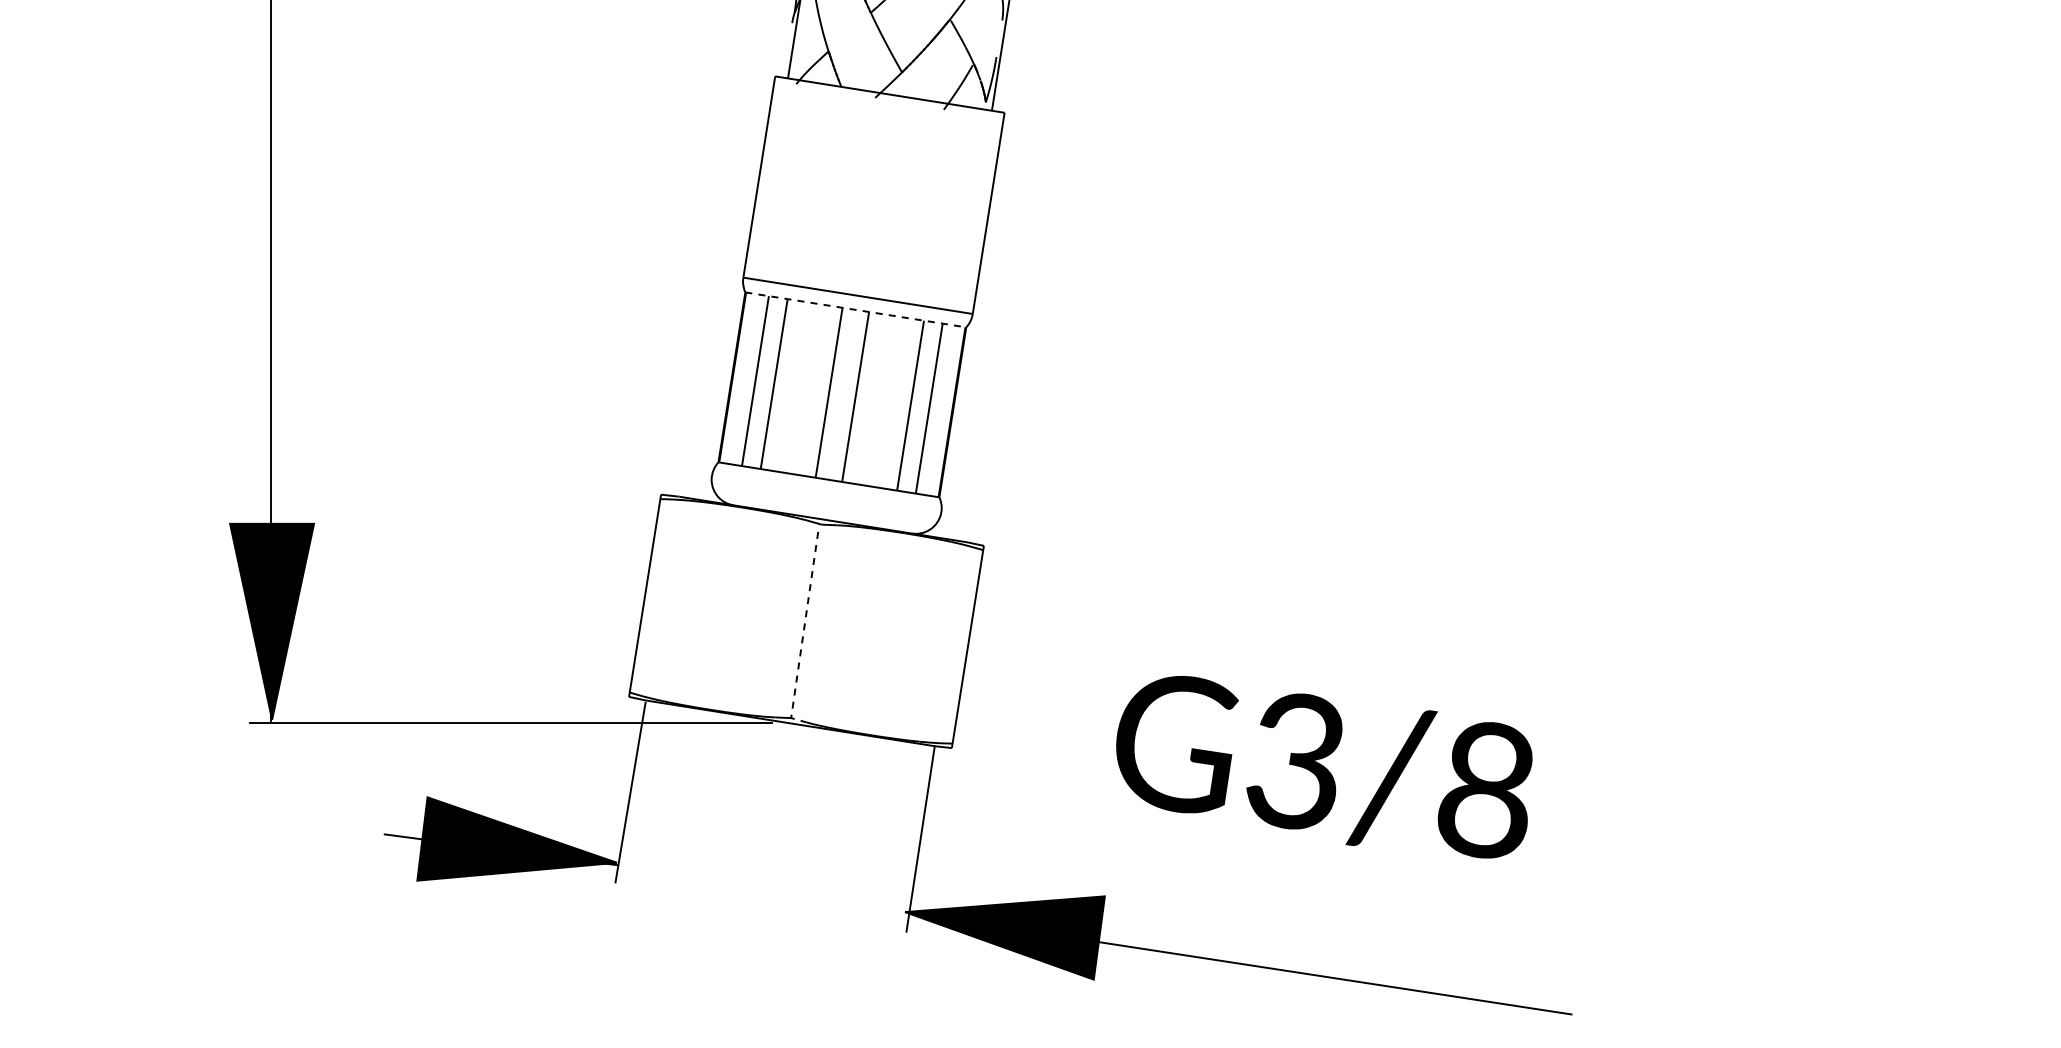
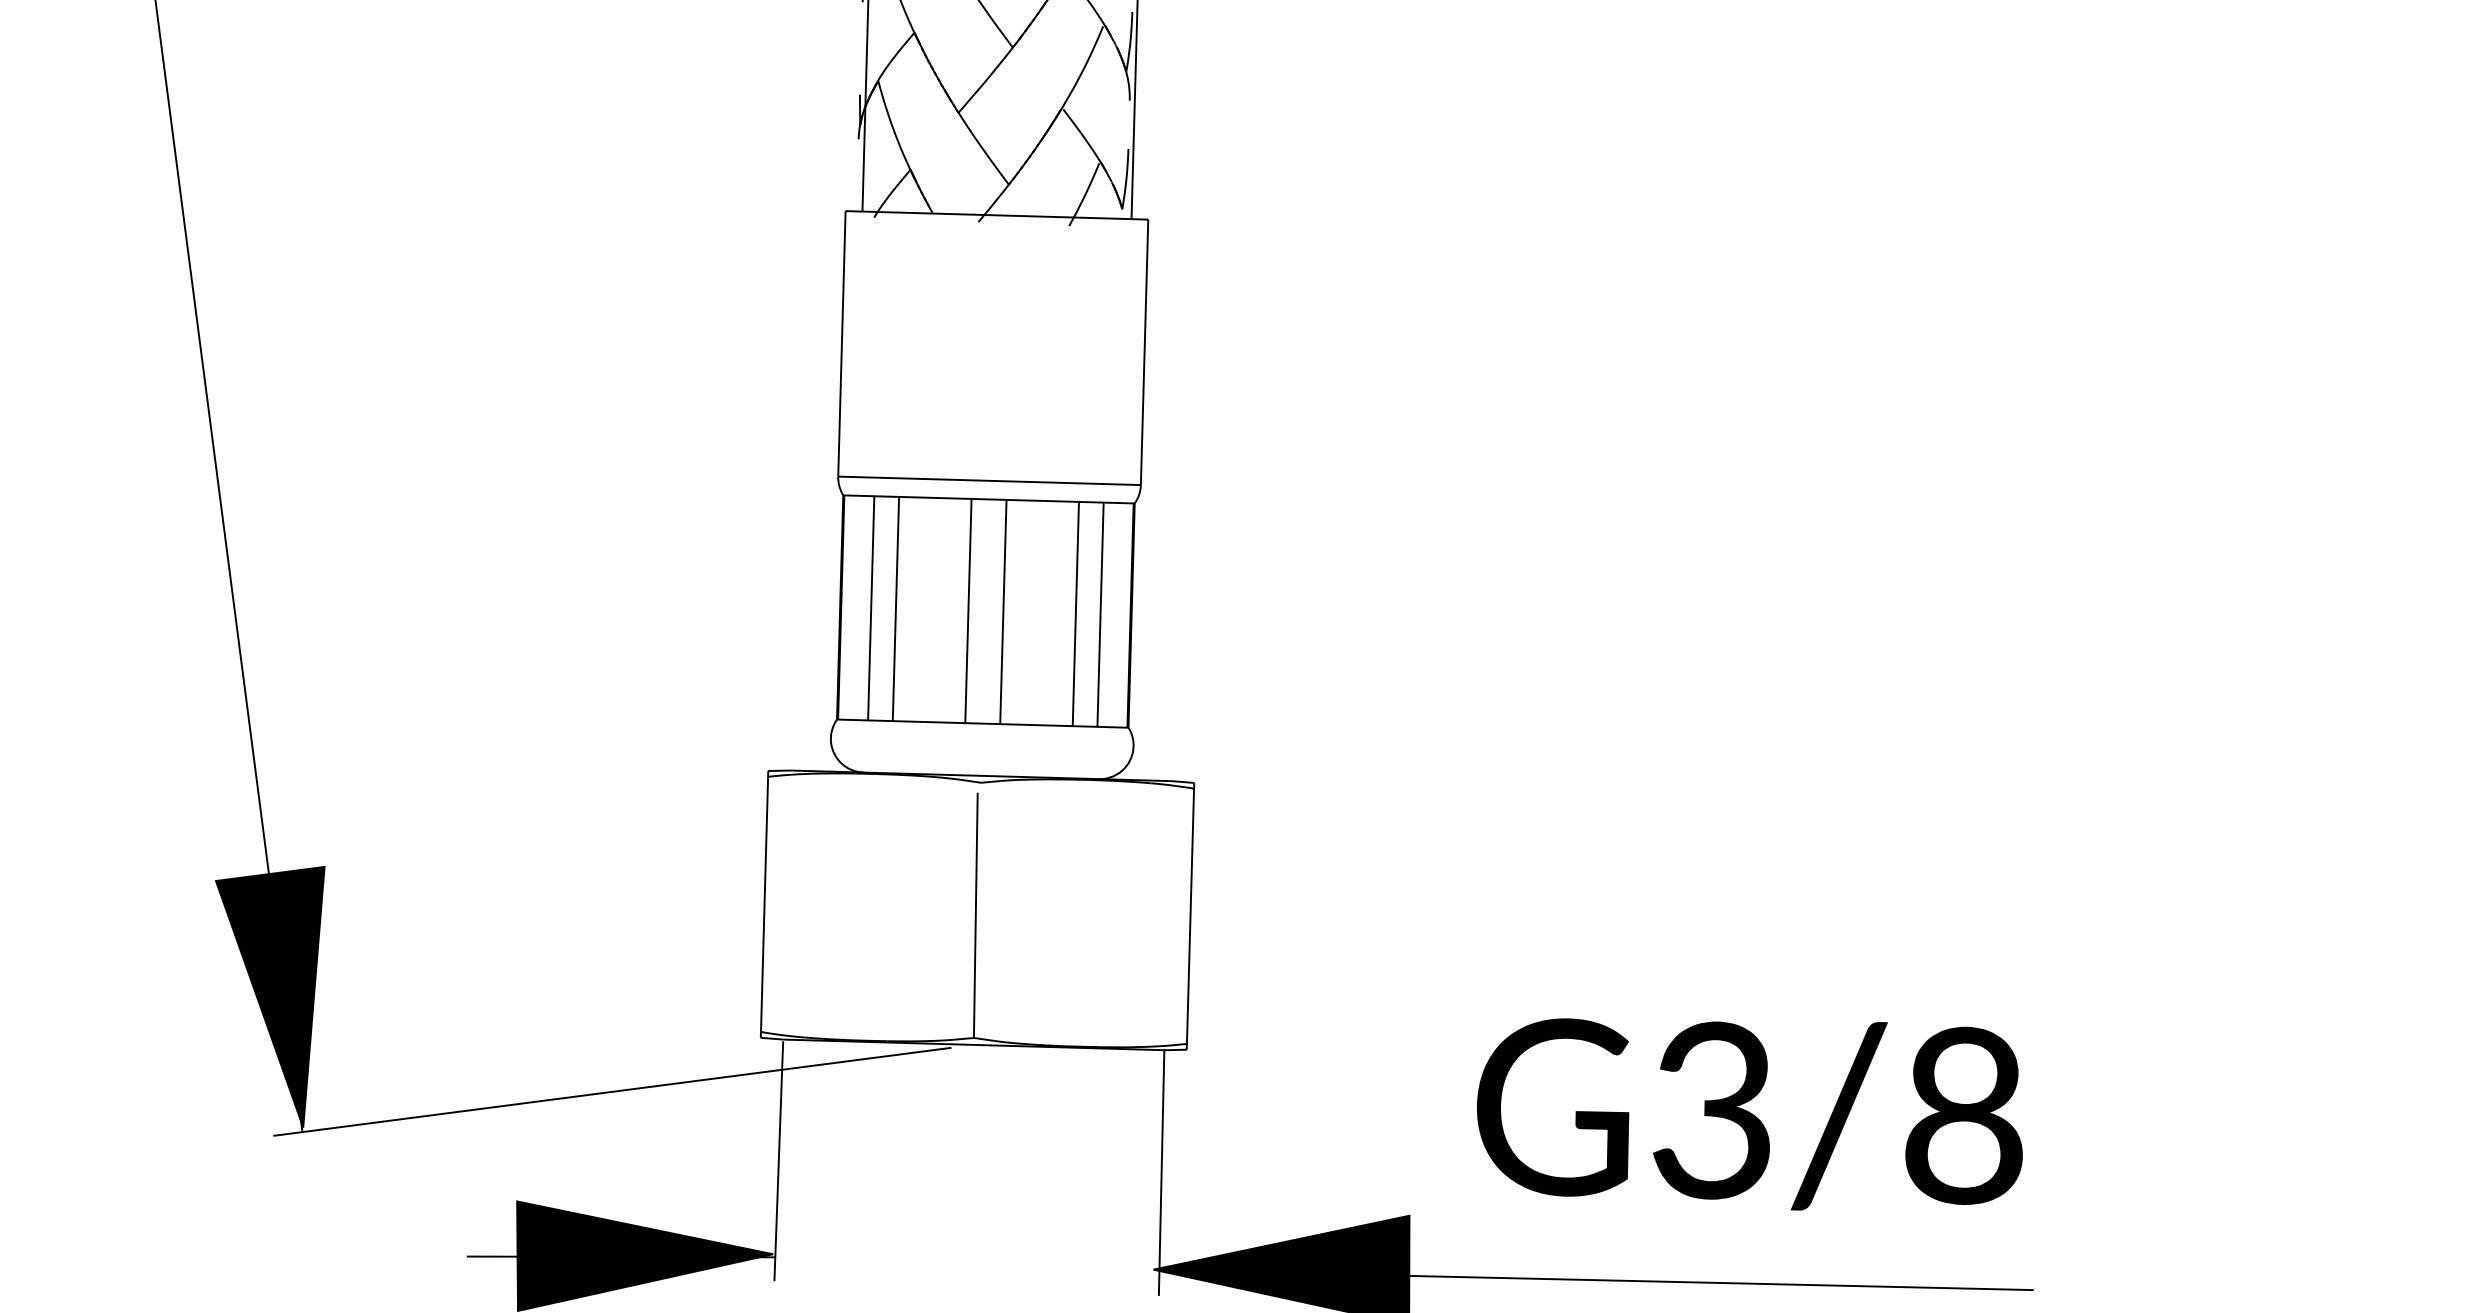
line: (855, 309) -> (988, 498), dashed -> solid
line: (803, 633) -> (975, 926), dashed -> solid
text: (1324, 767) -> (1750, 1113), moved

